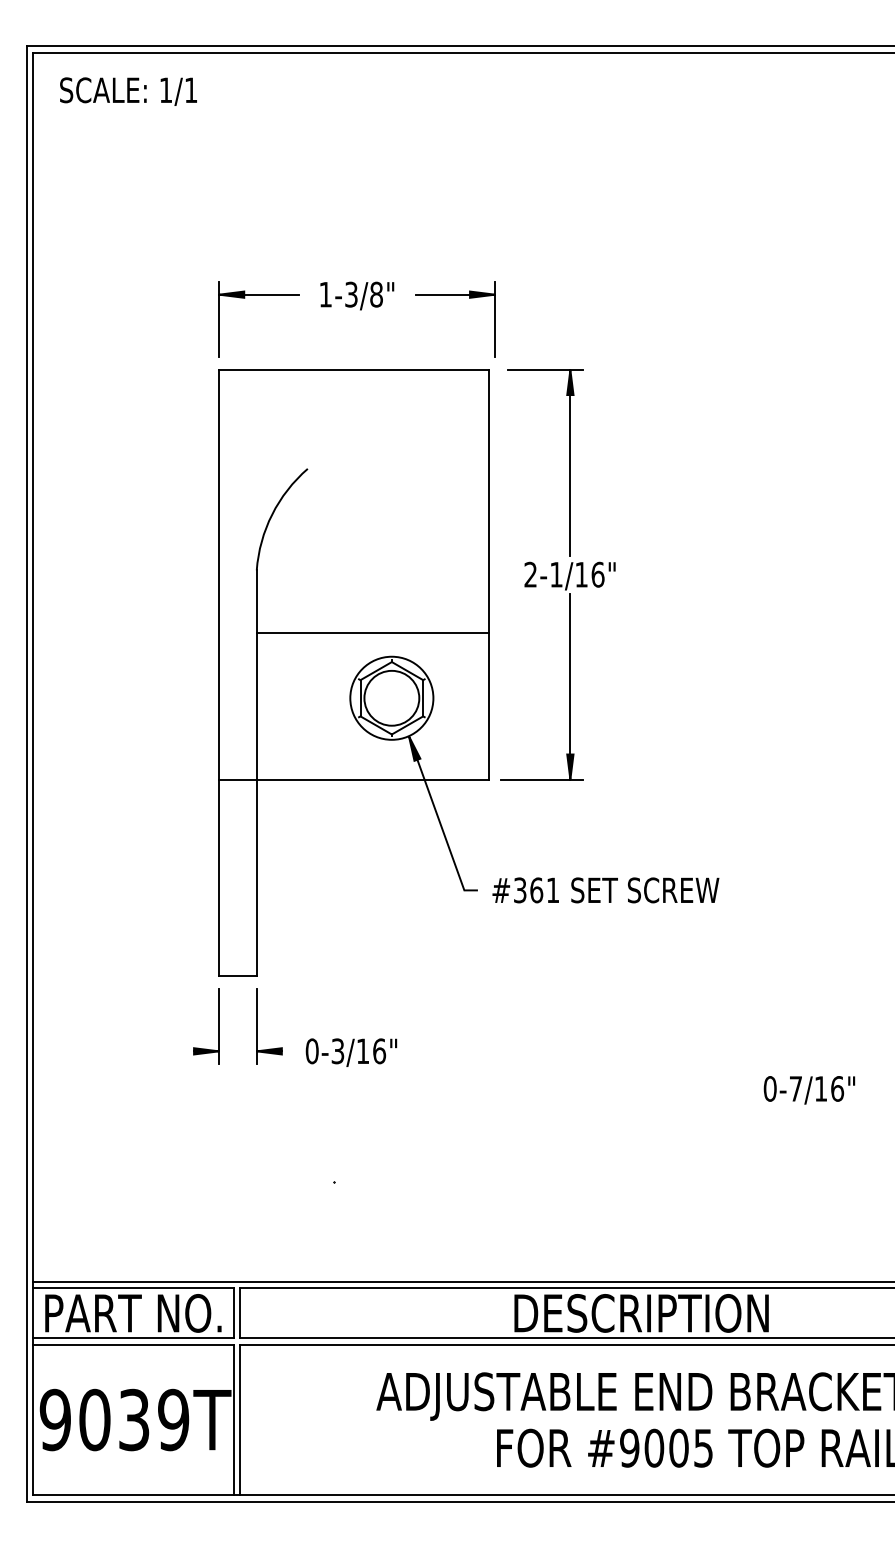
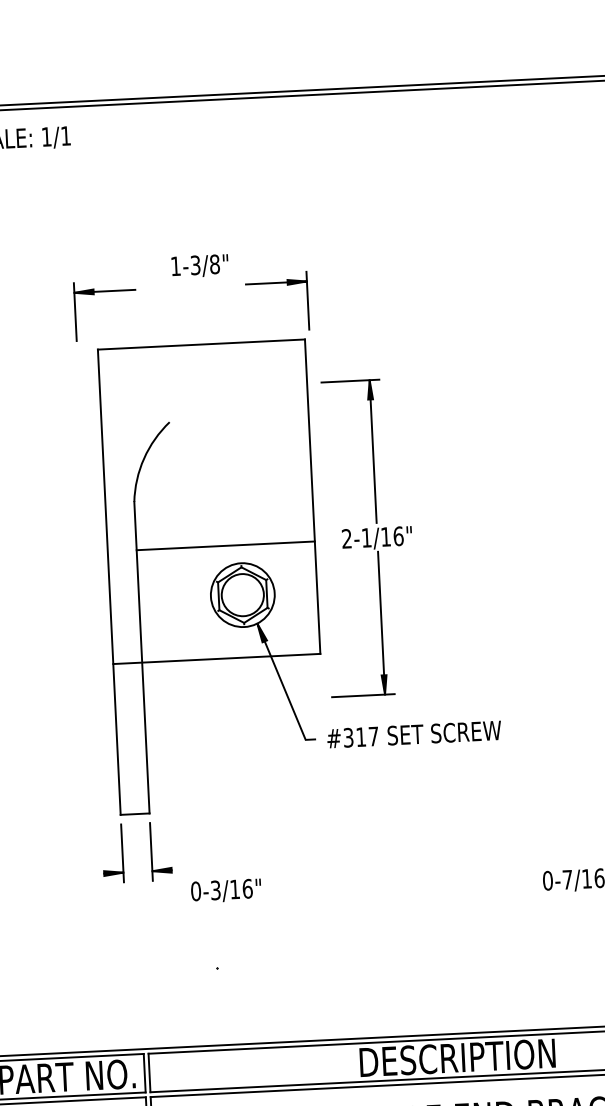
part: (258, 295) -> (104, 291), moved
text: (357, 295) -> (200, 265), moved
part: (557, 574) -> (367, 537), moved
text: (544, 890) -> (367, 736), #361 -> #317
text: (351, 1052) -> (226, 890), moved

